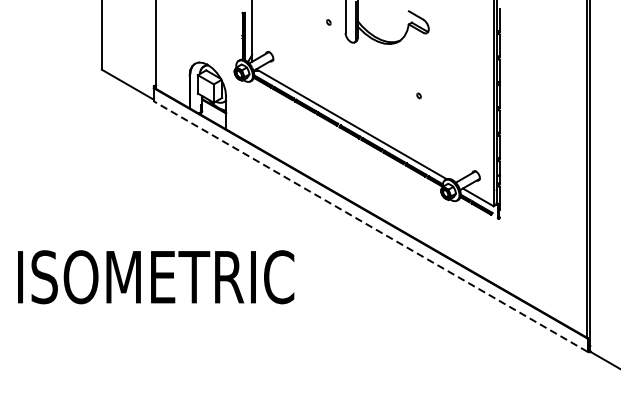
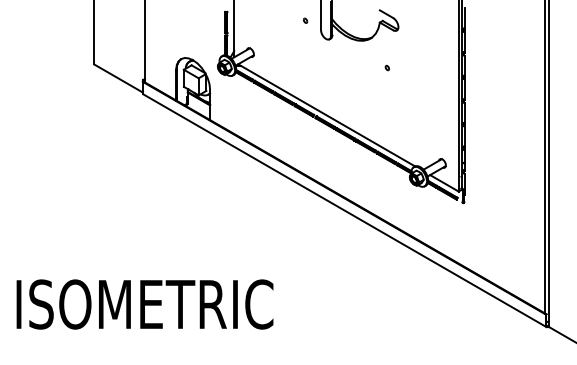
part: (418, 95) -> (386, 67), moved
line: (370, 226) -> (344, 210), dashed -> solid
text: (155, 277) -> (144, 304), moved

